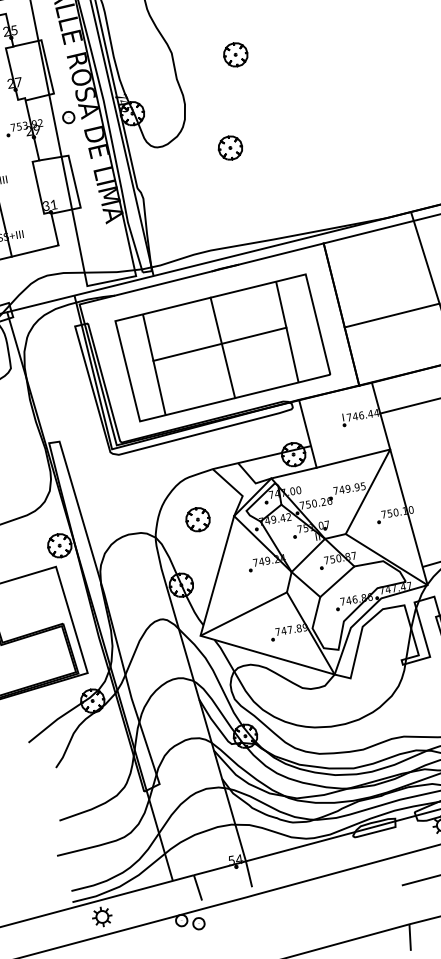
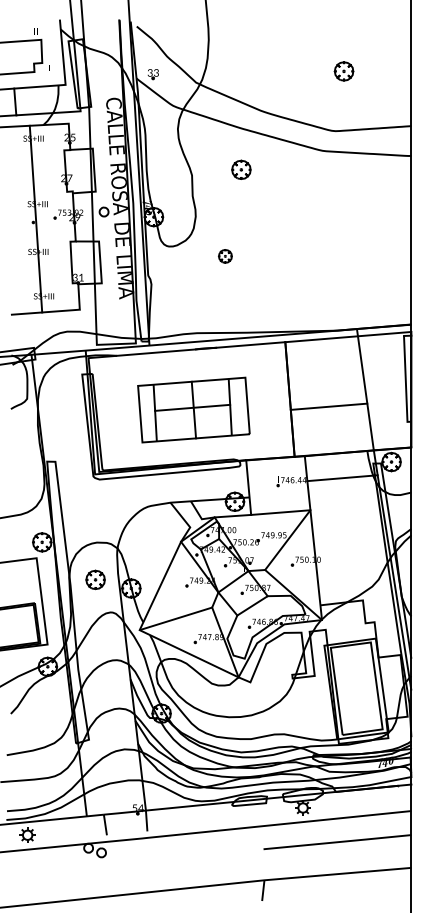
part: (235, 54) -> (241, 169), moved
part: (230, 148) -> (225, 256), size x0.7
part: (222, 347) -> (193, 409), size x0.7
part: (197, 519) -> (95, 579), moved

